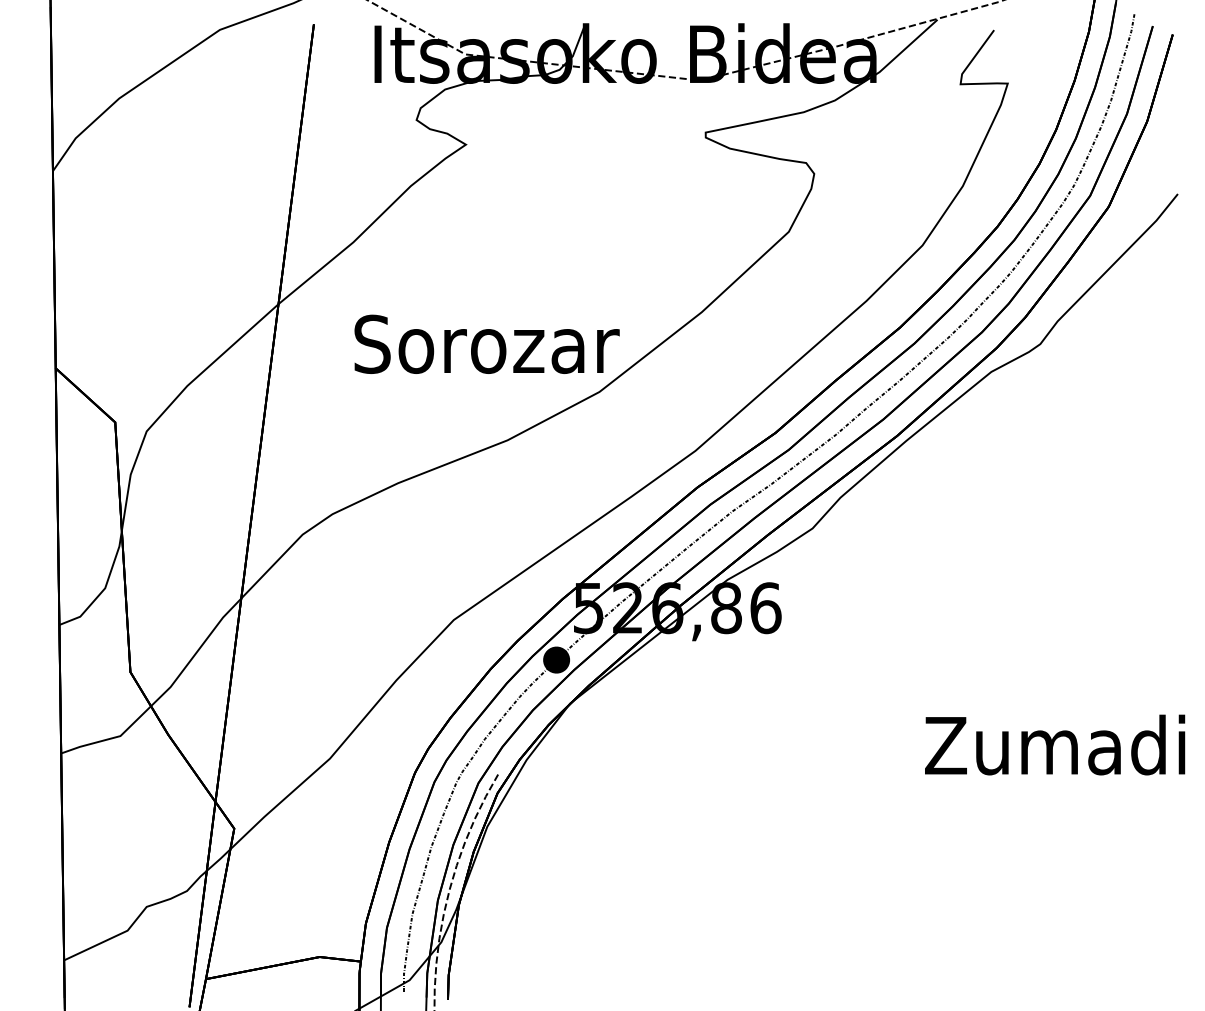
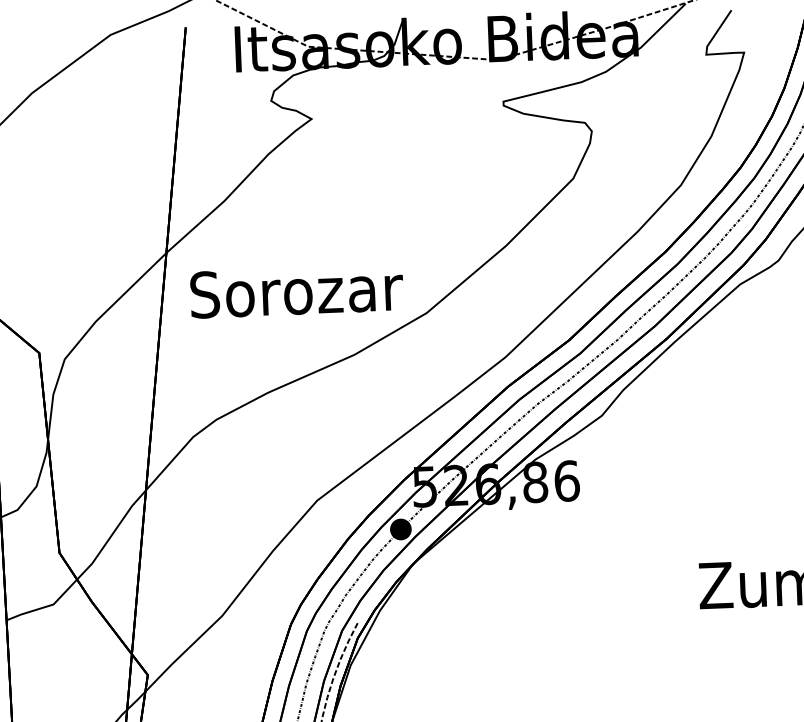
text: (486, 343) -> (296, 290), moved

